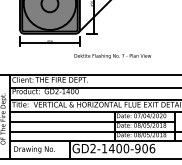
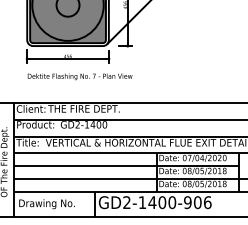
text: (112, 56) -> (79, 77), moved

